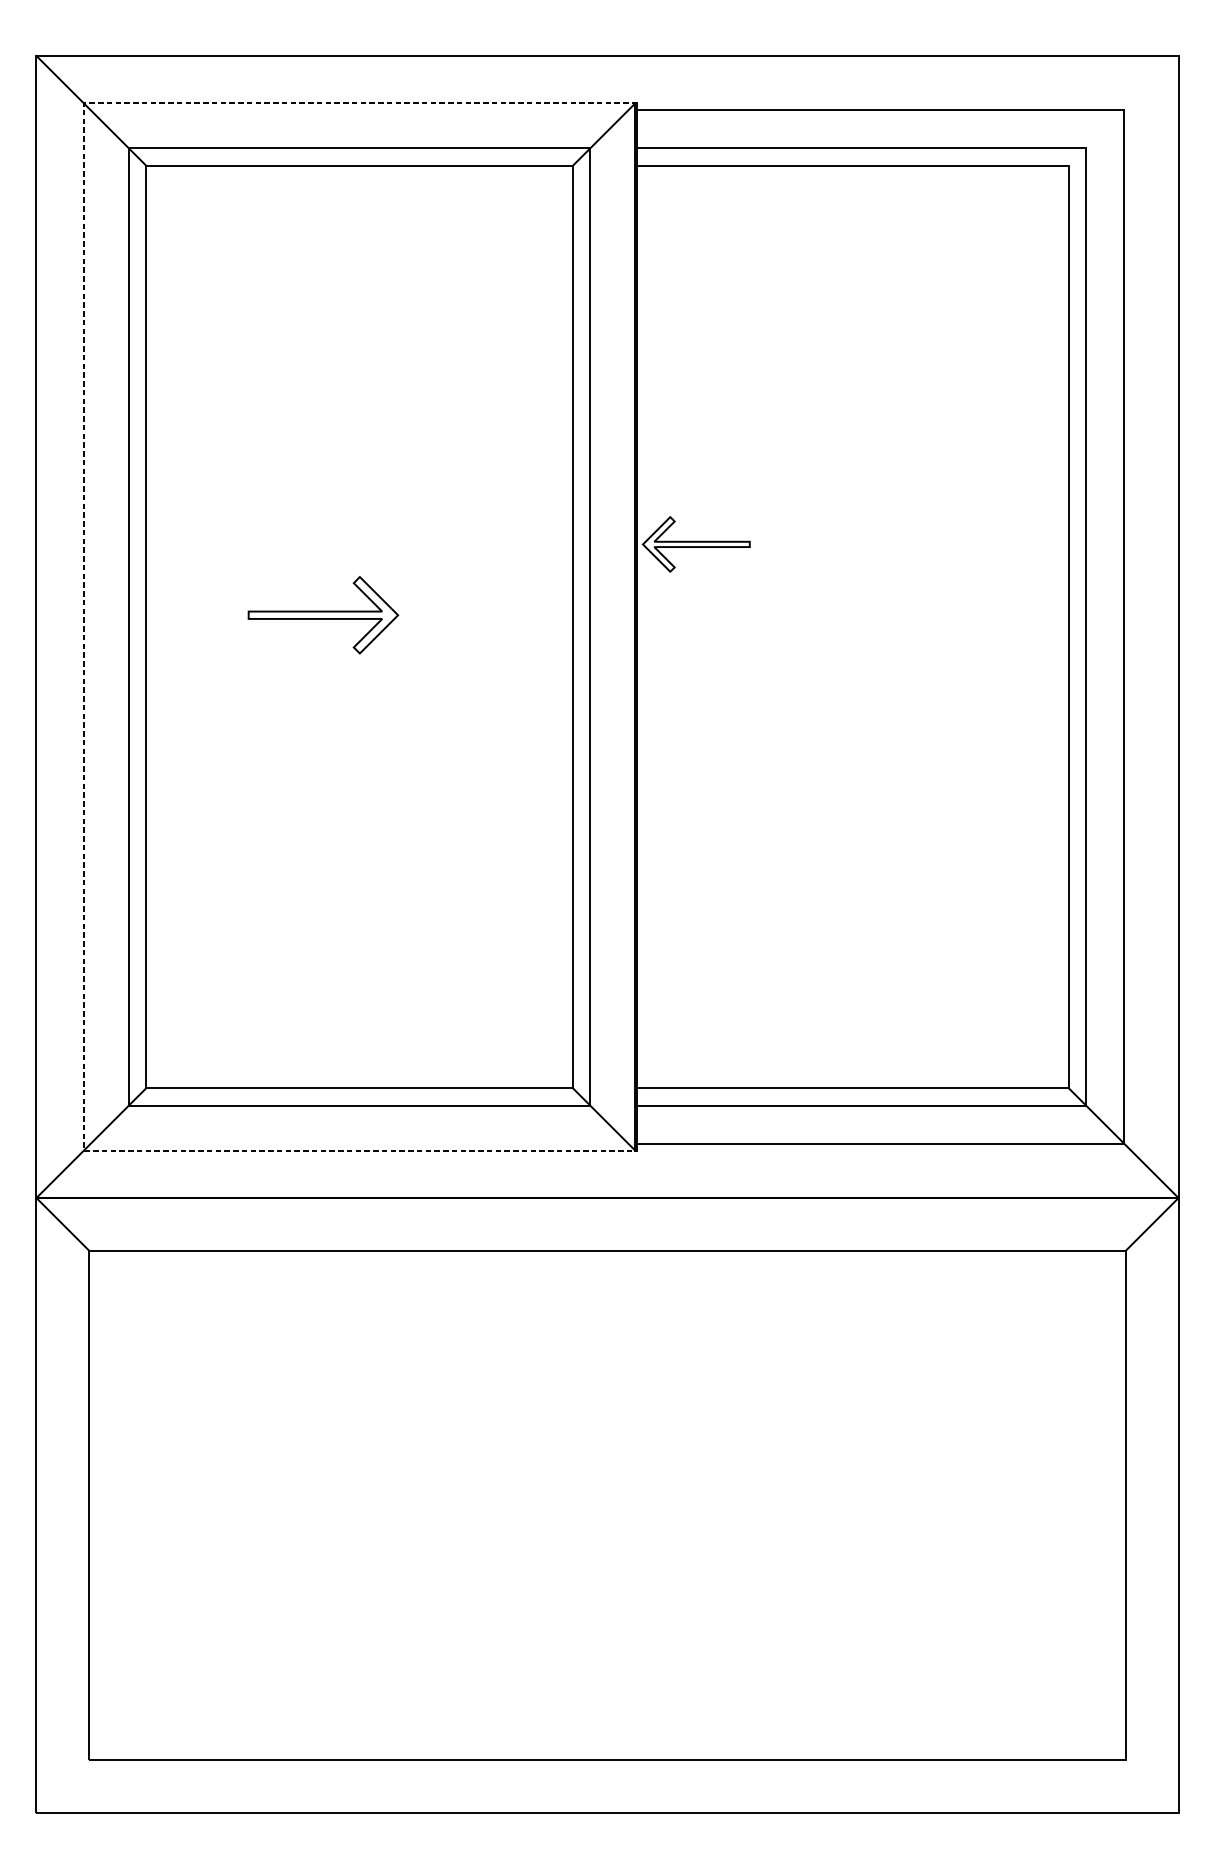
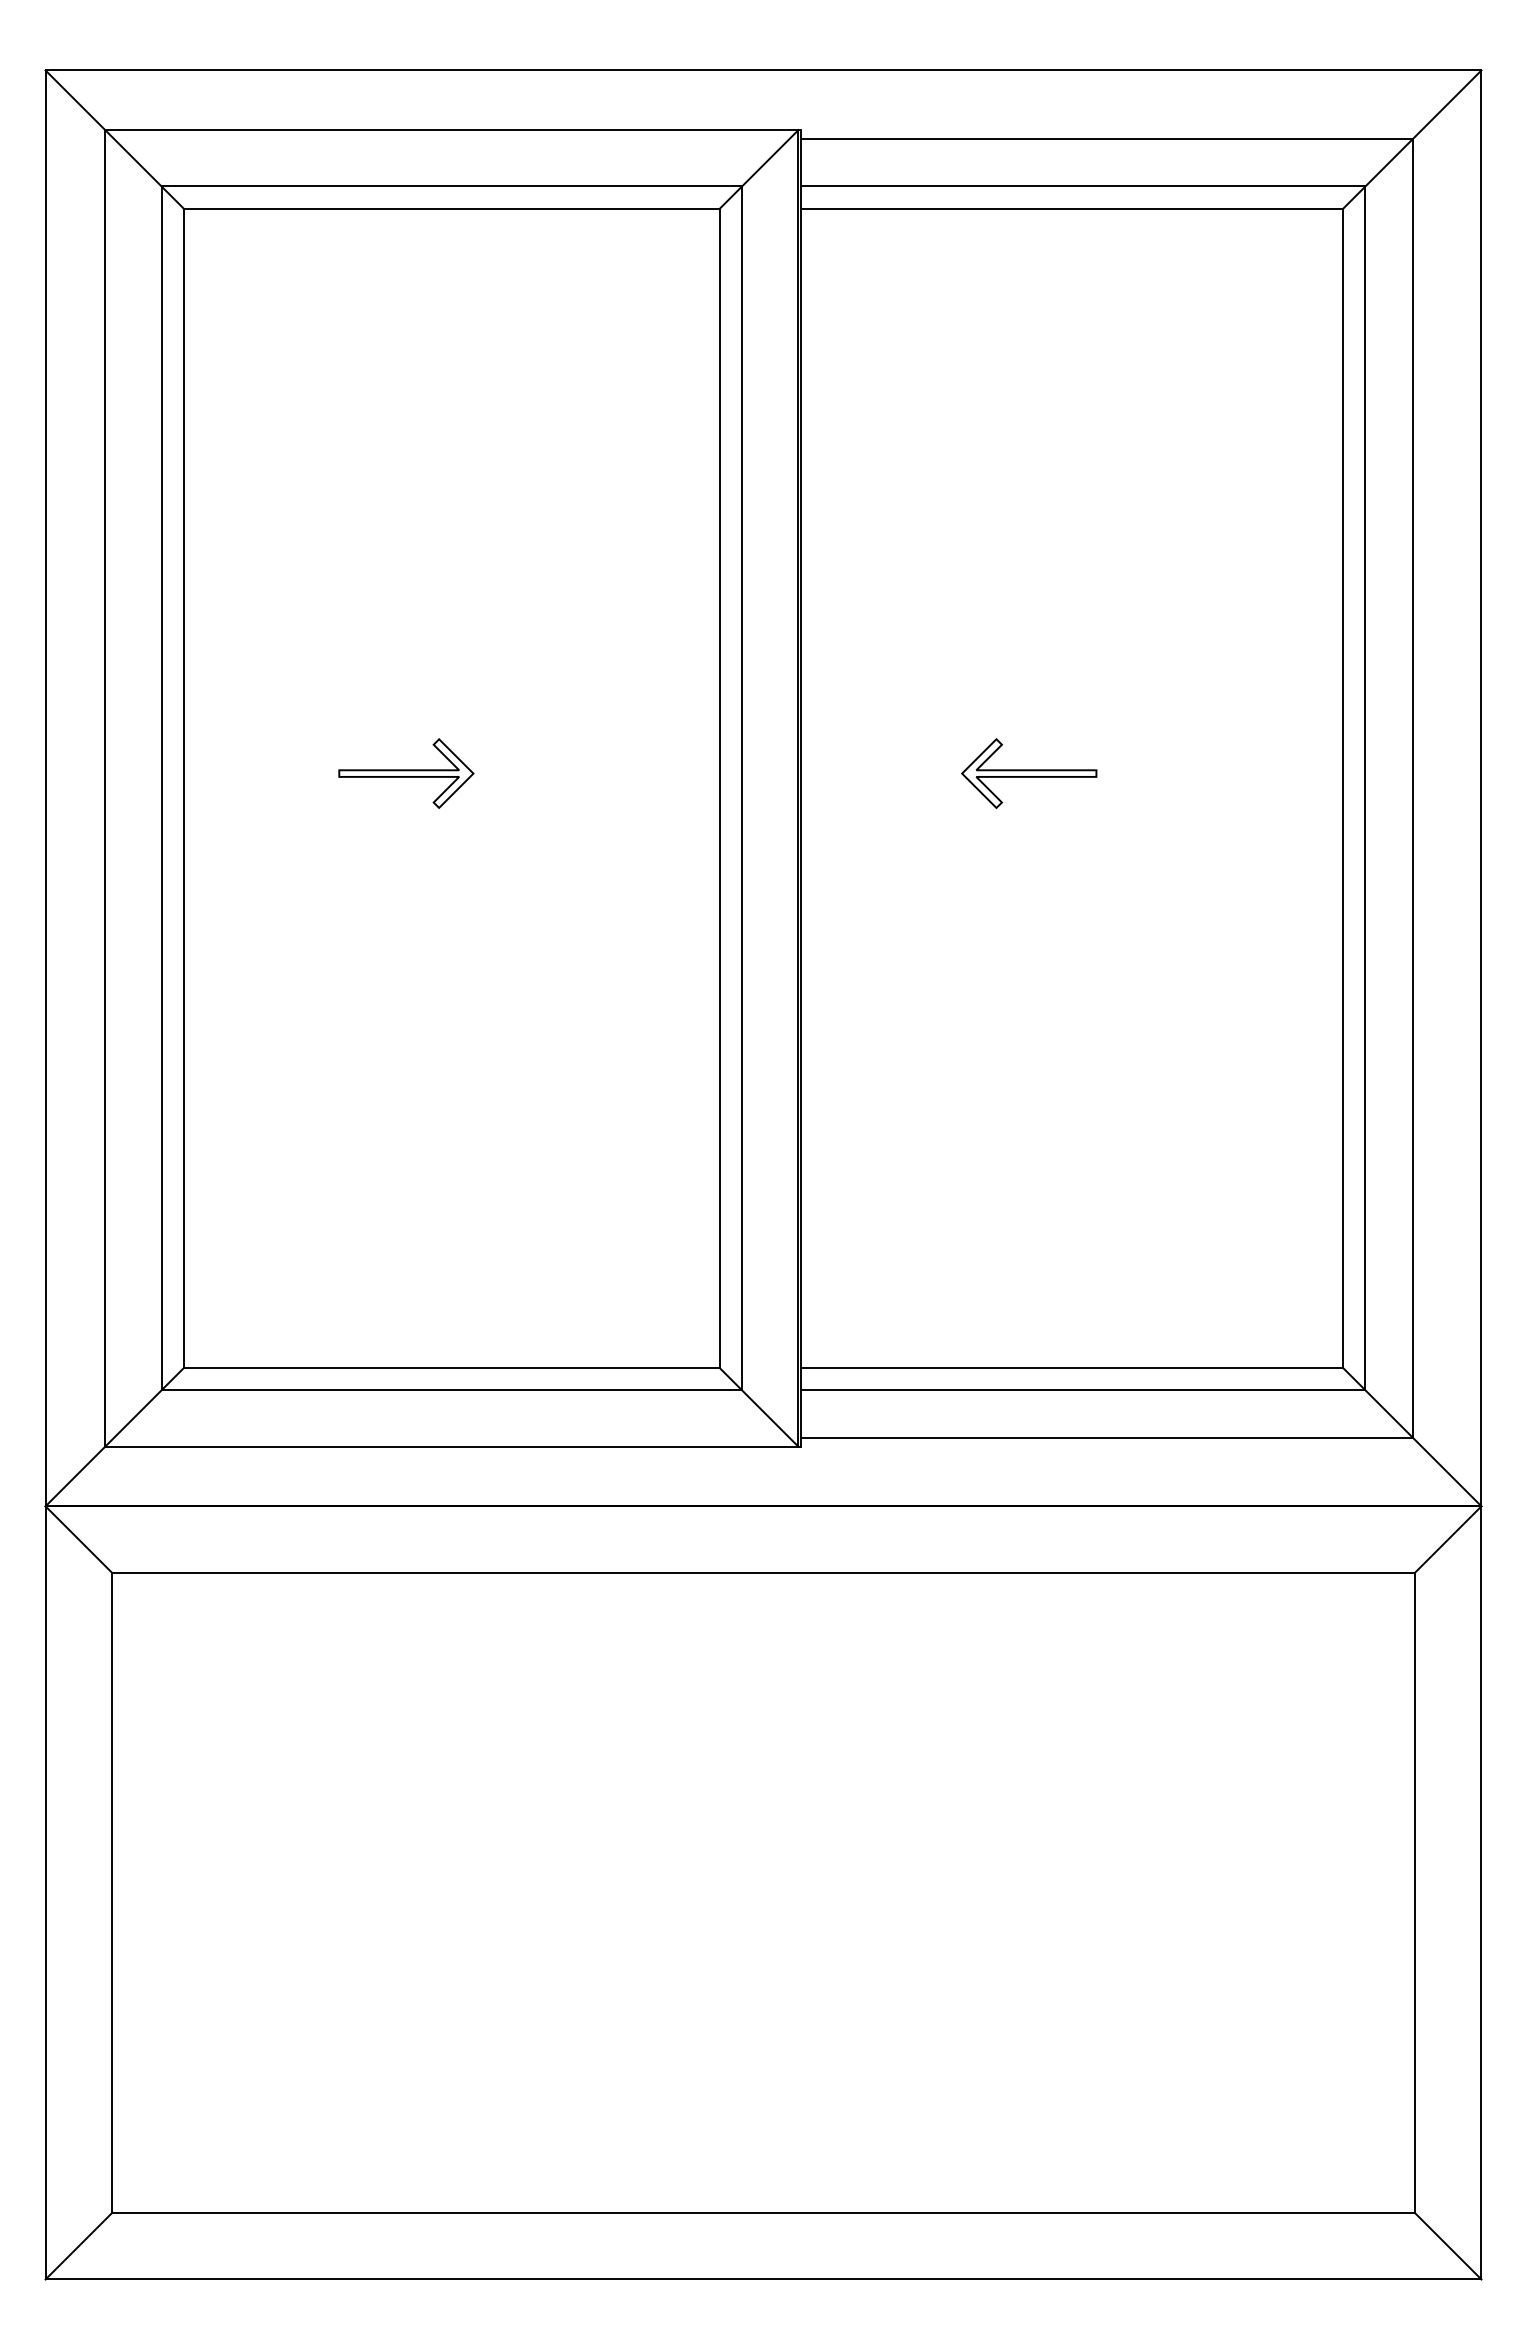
line: (1123, 110) -> (1412, 139), added
part: (696, 544) -> (1029, 773), moved
part: (323, 615) -> (406, 773), size x0.71
line: (84, 627) -> (105, 788), dashed -> solid
line: (62, 1786) -> (78, 2246), added
line: (1152, 1786) -> (1448, 2246), added

